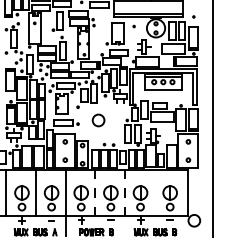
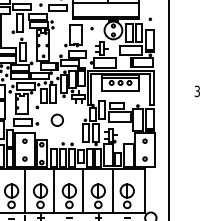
line: (95, 192) -> (54, 190), dashed -> solid
line: (125, 192) -> (83, 190), dashed -> solid
line: (155, 192) -> (112, 190), added

